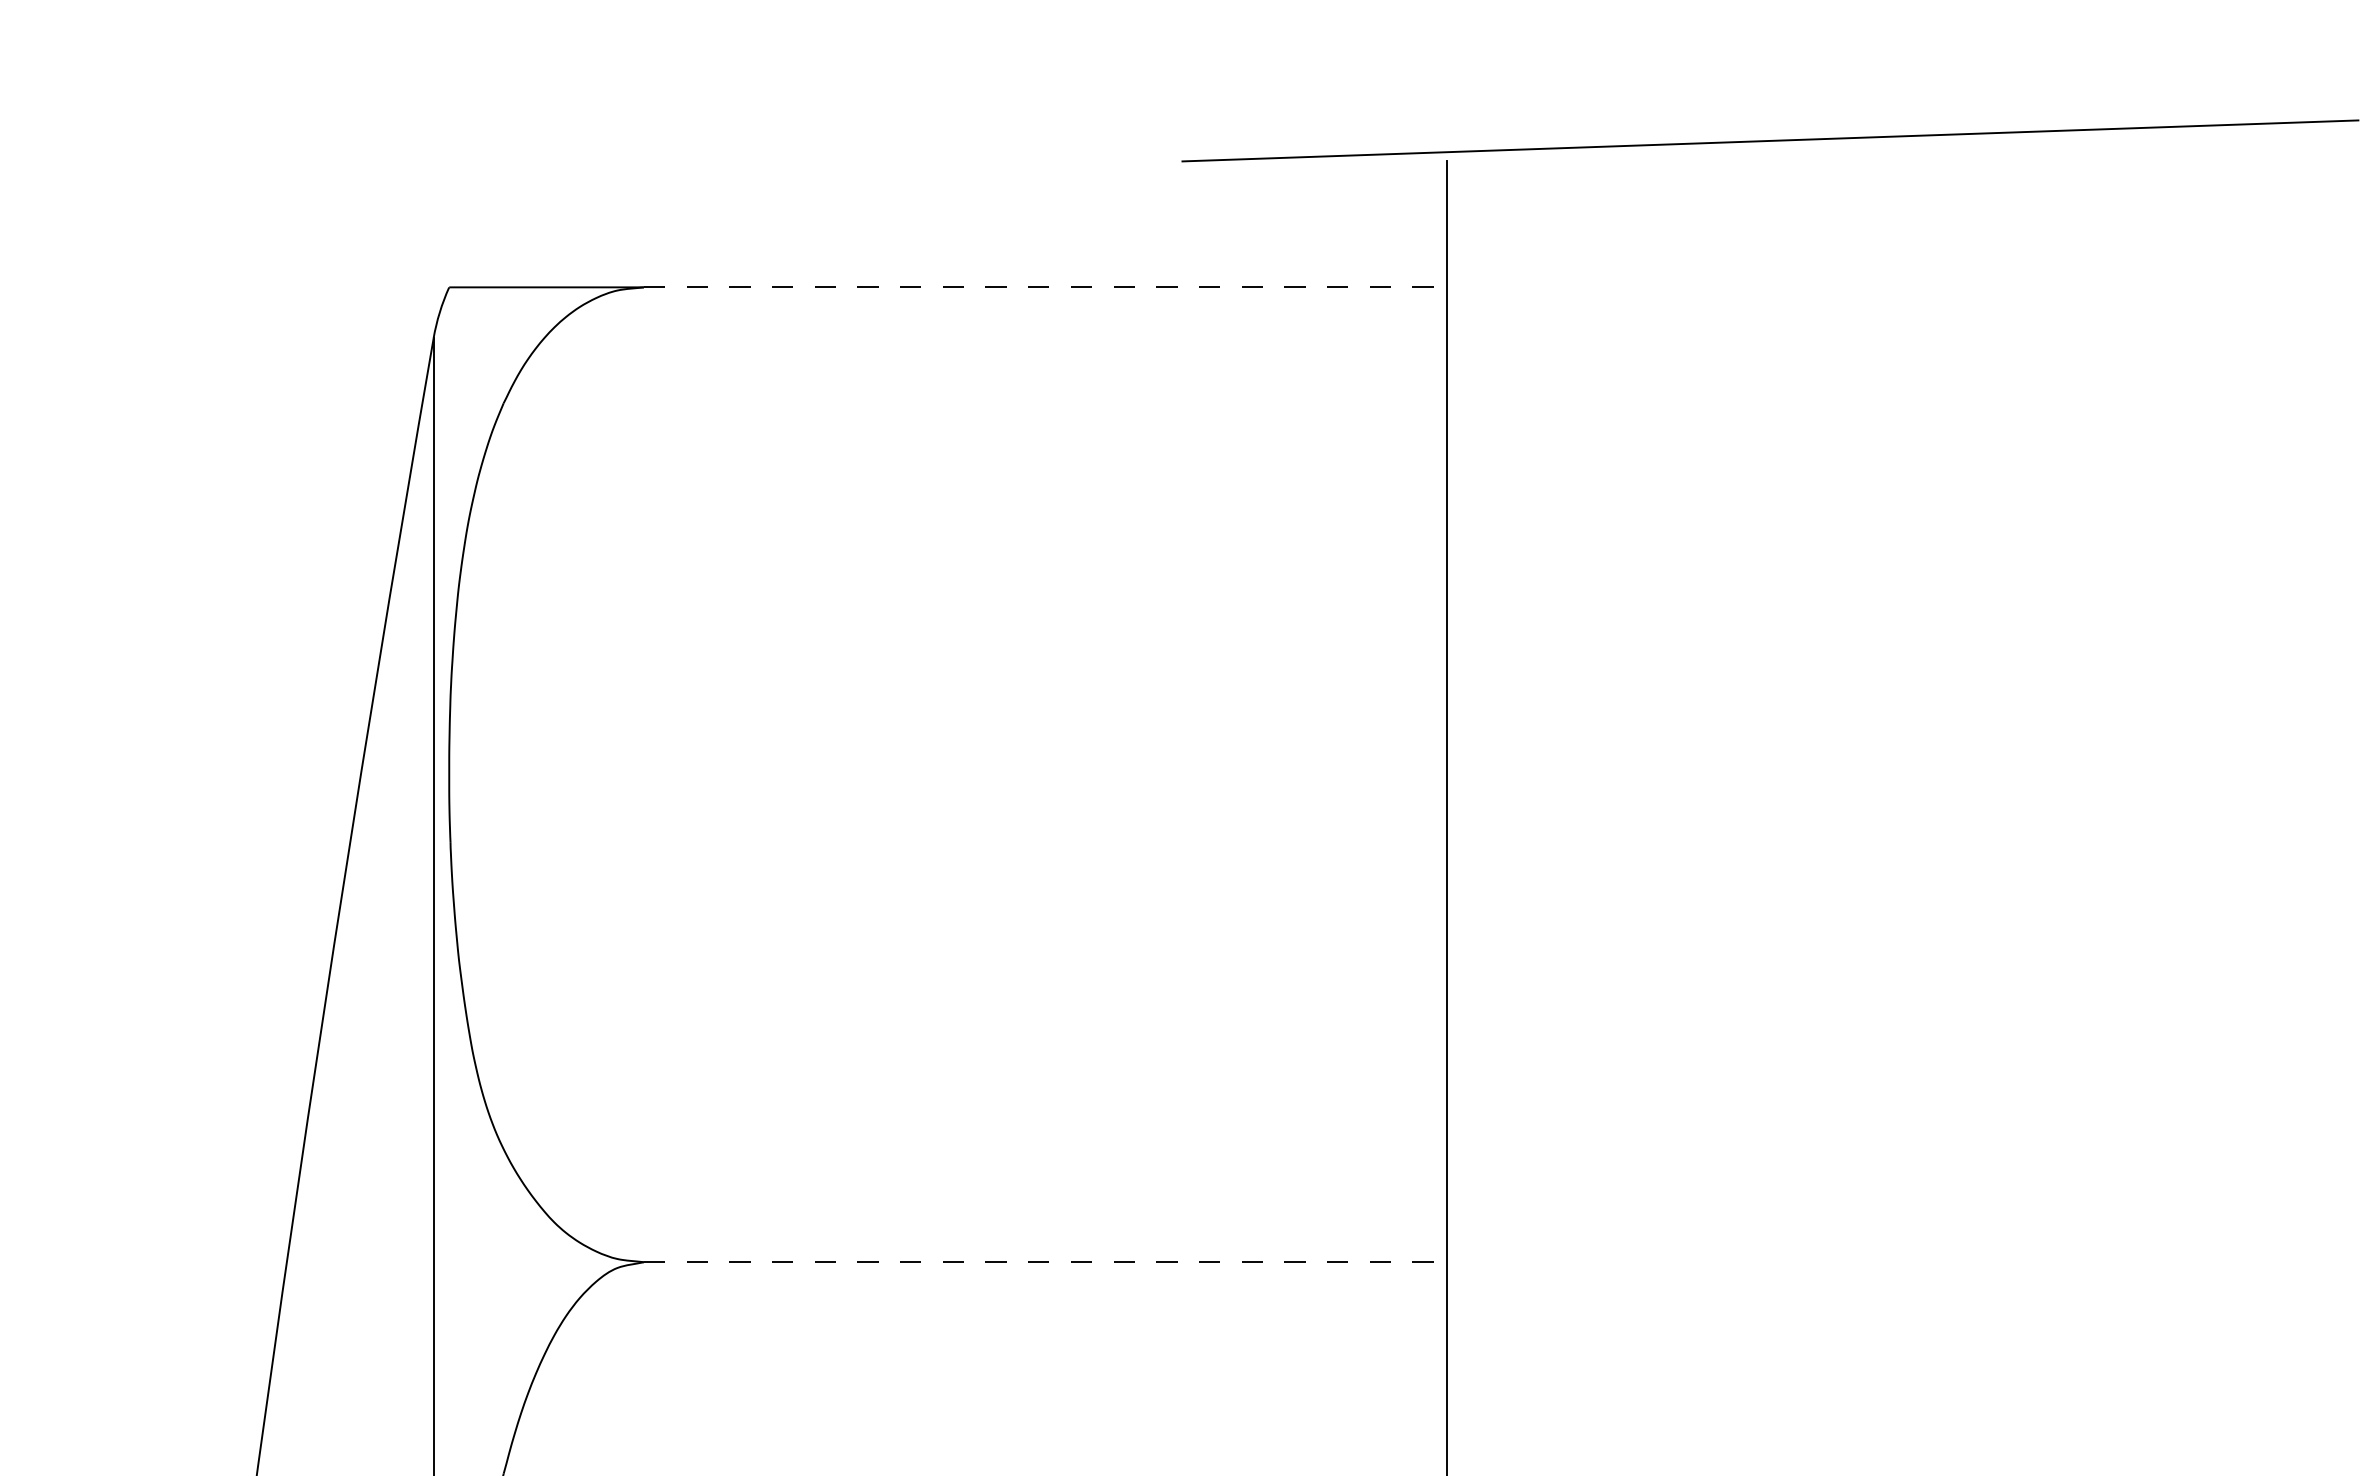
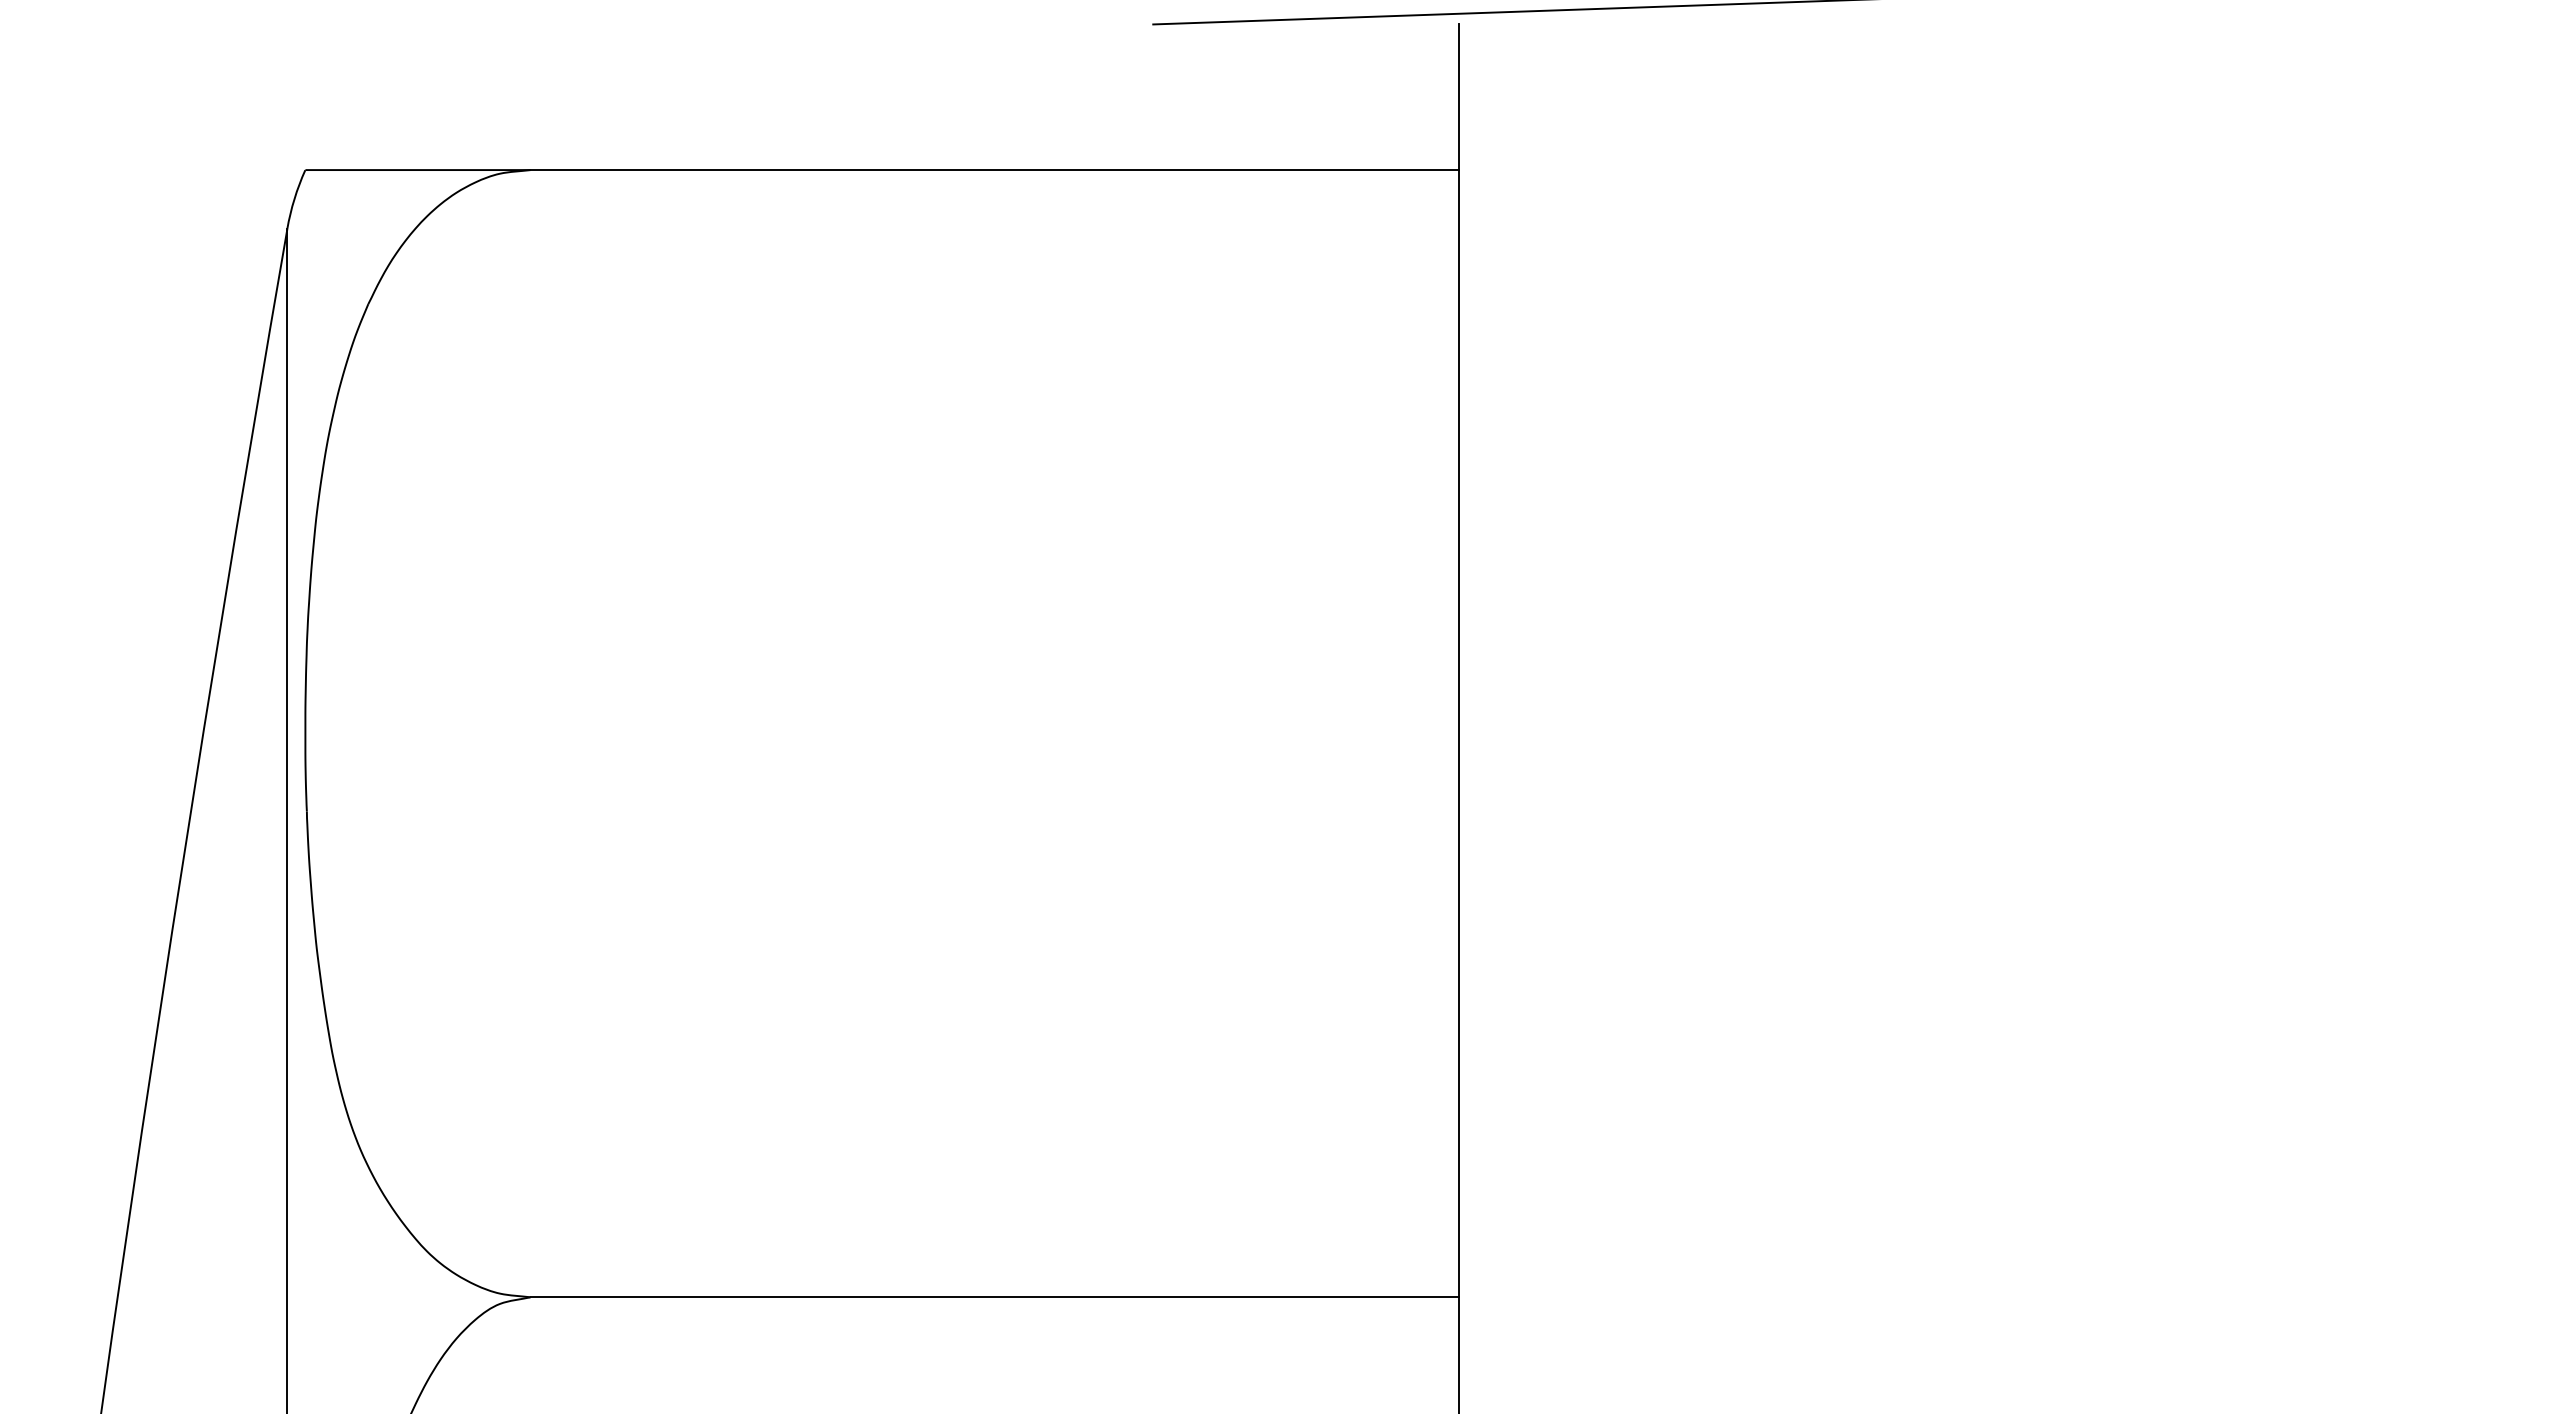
line: (1045, 287) -> (994, 170), dashed -> solid
line: (1045, 1262) -> (994, 1297), dashed -> solid

